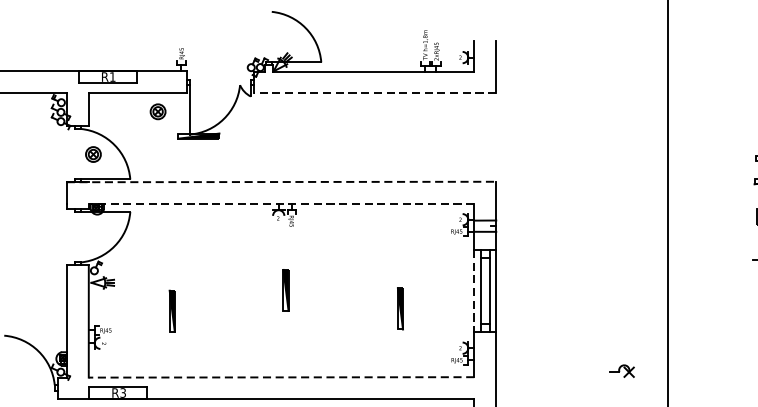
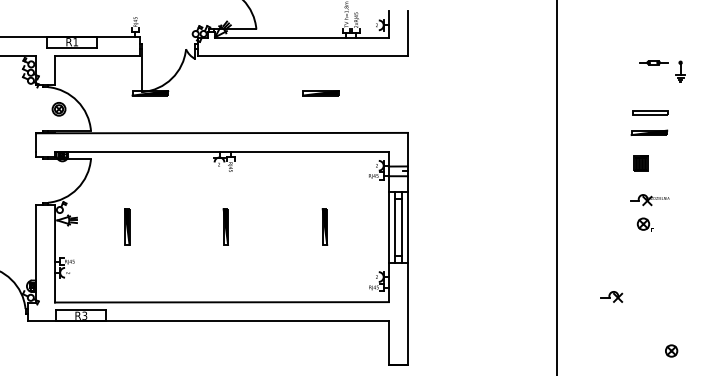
line: (374, 92) -> (302, 55), dashed -> solid
part: (157, 112) -> (114, 72), removed
part: (395, 136) -> (320, 93), added
line: (280, 182) -> (221, 133), dashed -> solid
line: (280, 204) -> (221, 152), dashed -> solid
line: (473, 291) -> (388, 227), dashed -> solid
part: (399, 308) -> (324, 226), moved
part: (172, 310) -> (127, 226), moved
part: (621, 370) -> (611, 296), moved
line: (280, 377) -> (221, 302), dashed -> solid

